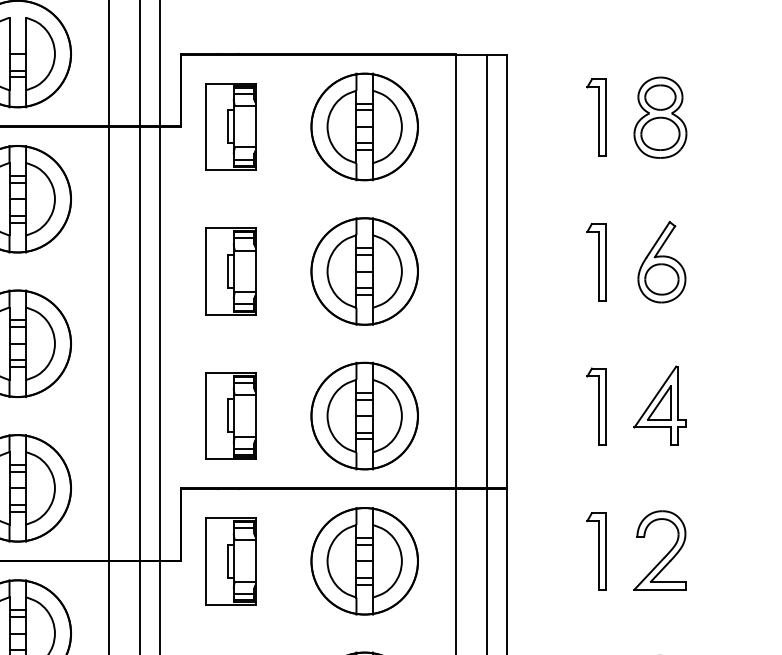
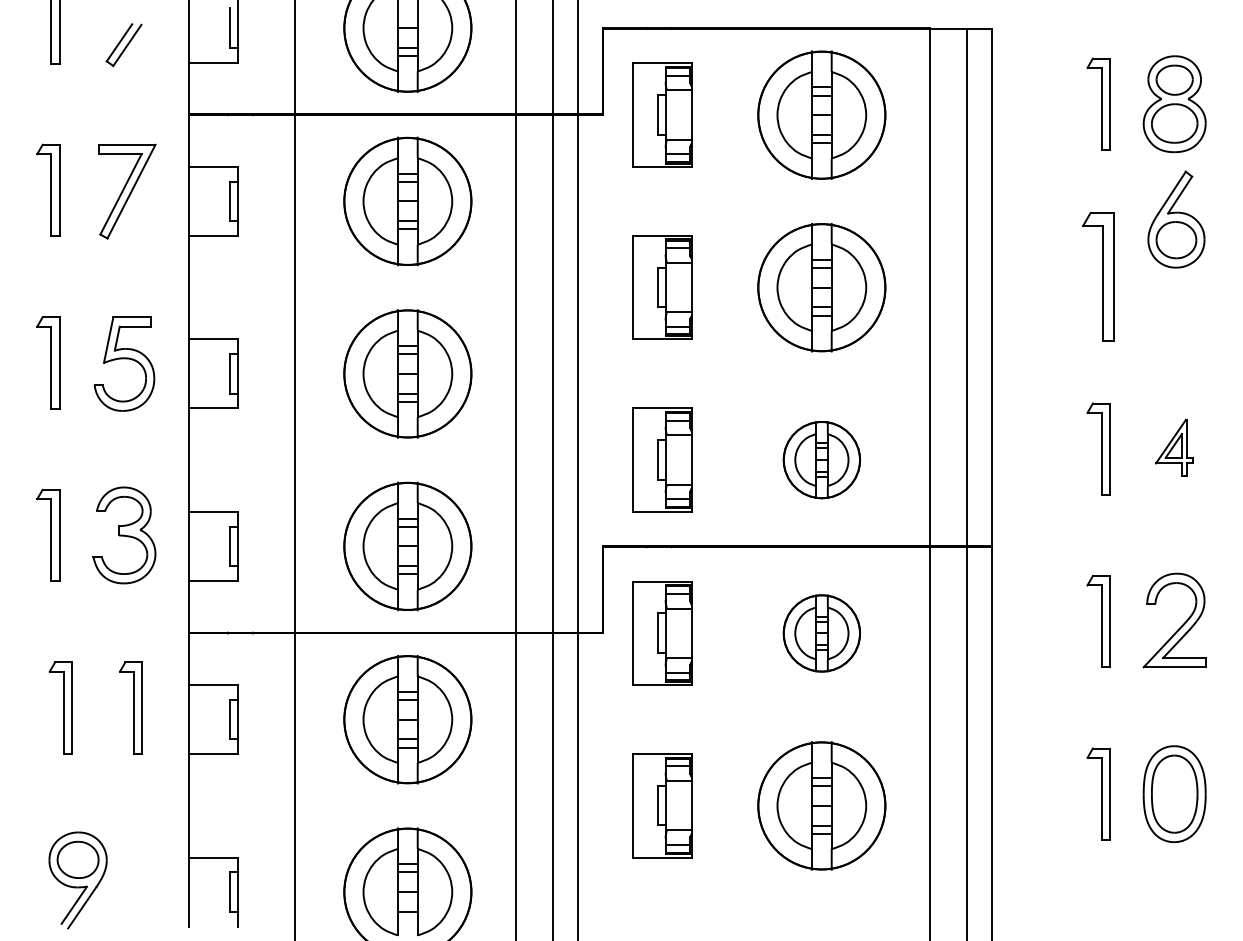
part: (596, 262) -> (1098, 276), size x1.4
part: (661, 262) -> (1176, 219), moved
part: (660, 405) -> (1174, 447), size x0.6
part: (364, 415) -> (821, 459), size x0.6
part: (364, 561) -> (821, 633), size x0.6

